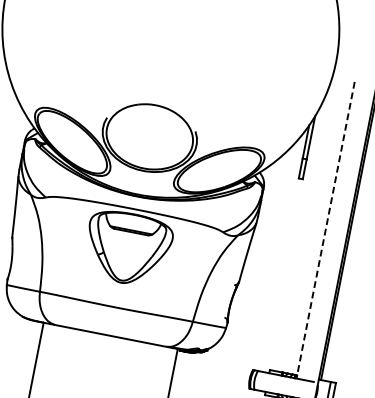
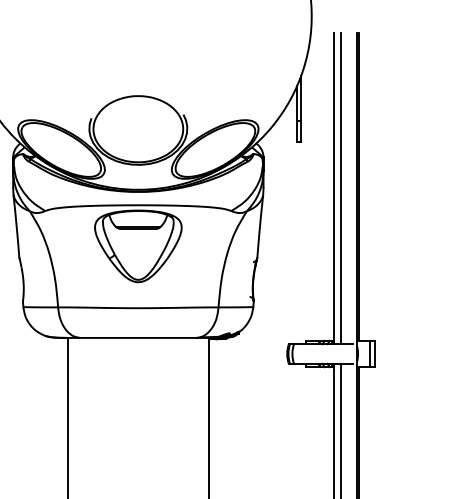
line: (325, 230) -> (334, 188), dashed -> solid
line: (331, 231) -> (340, 188), added

